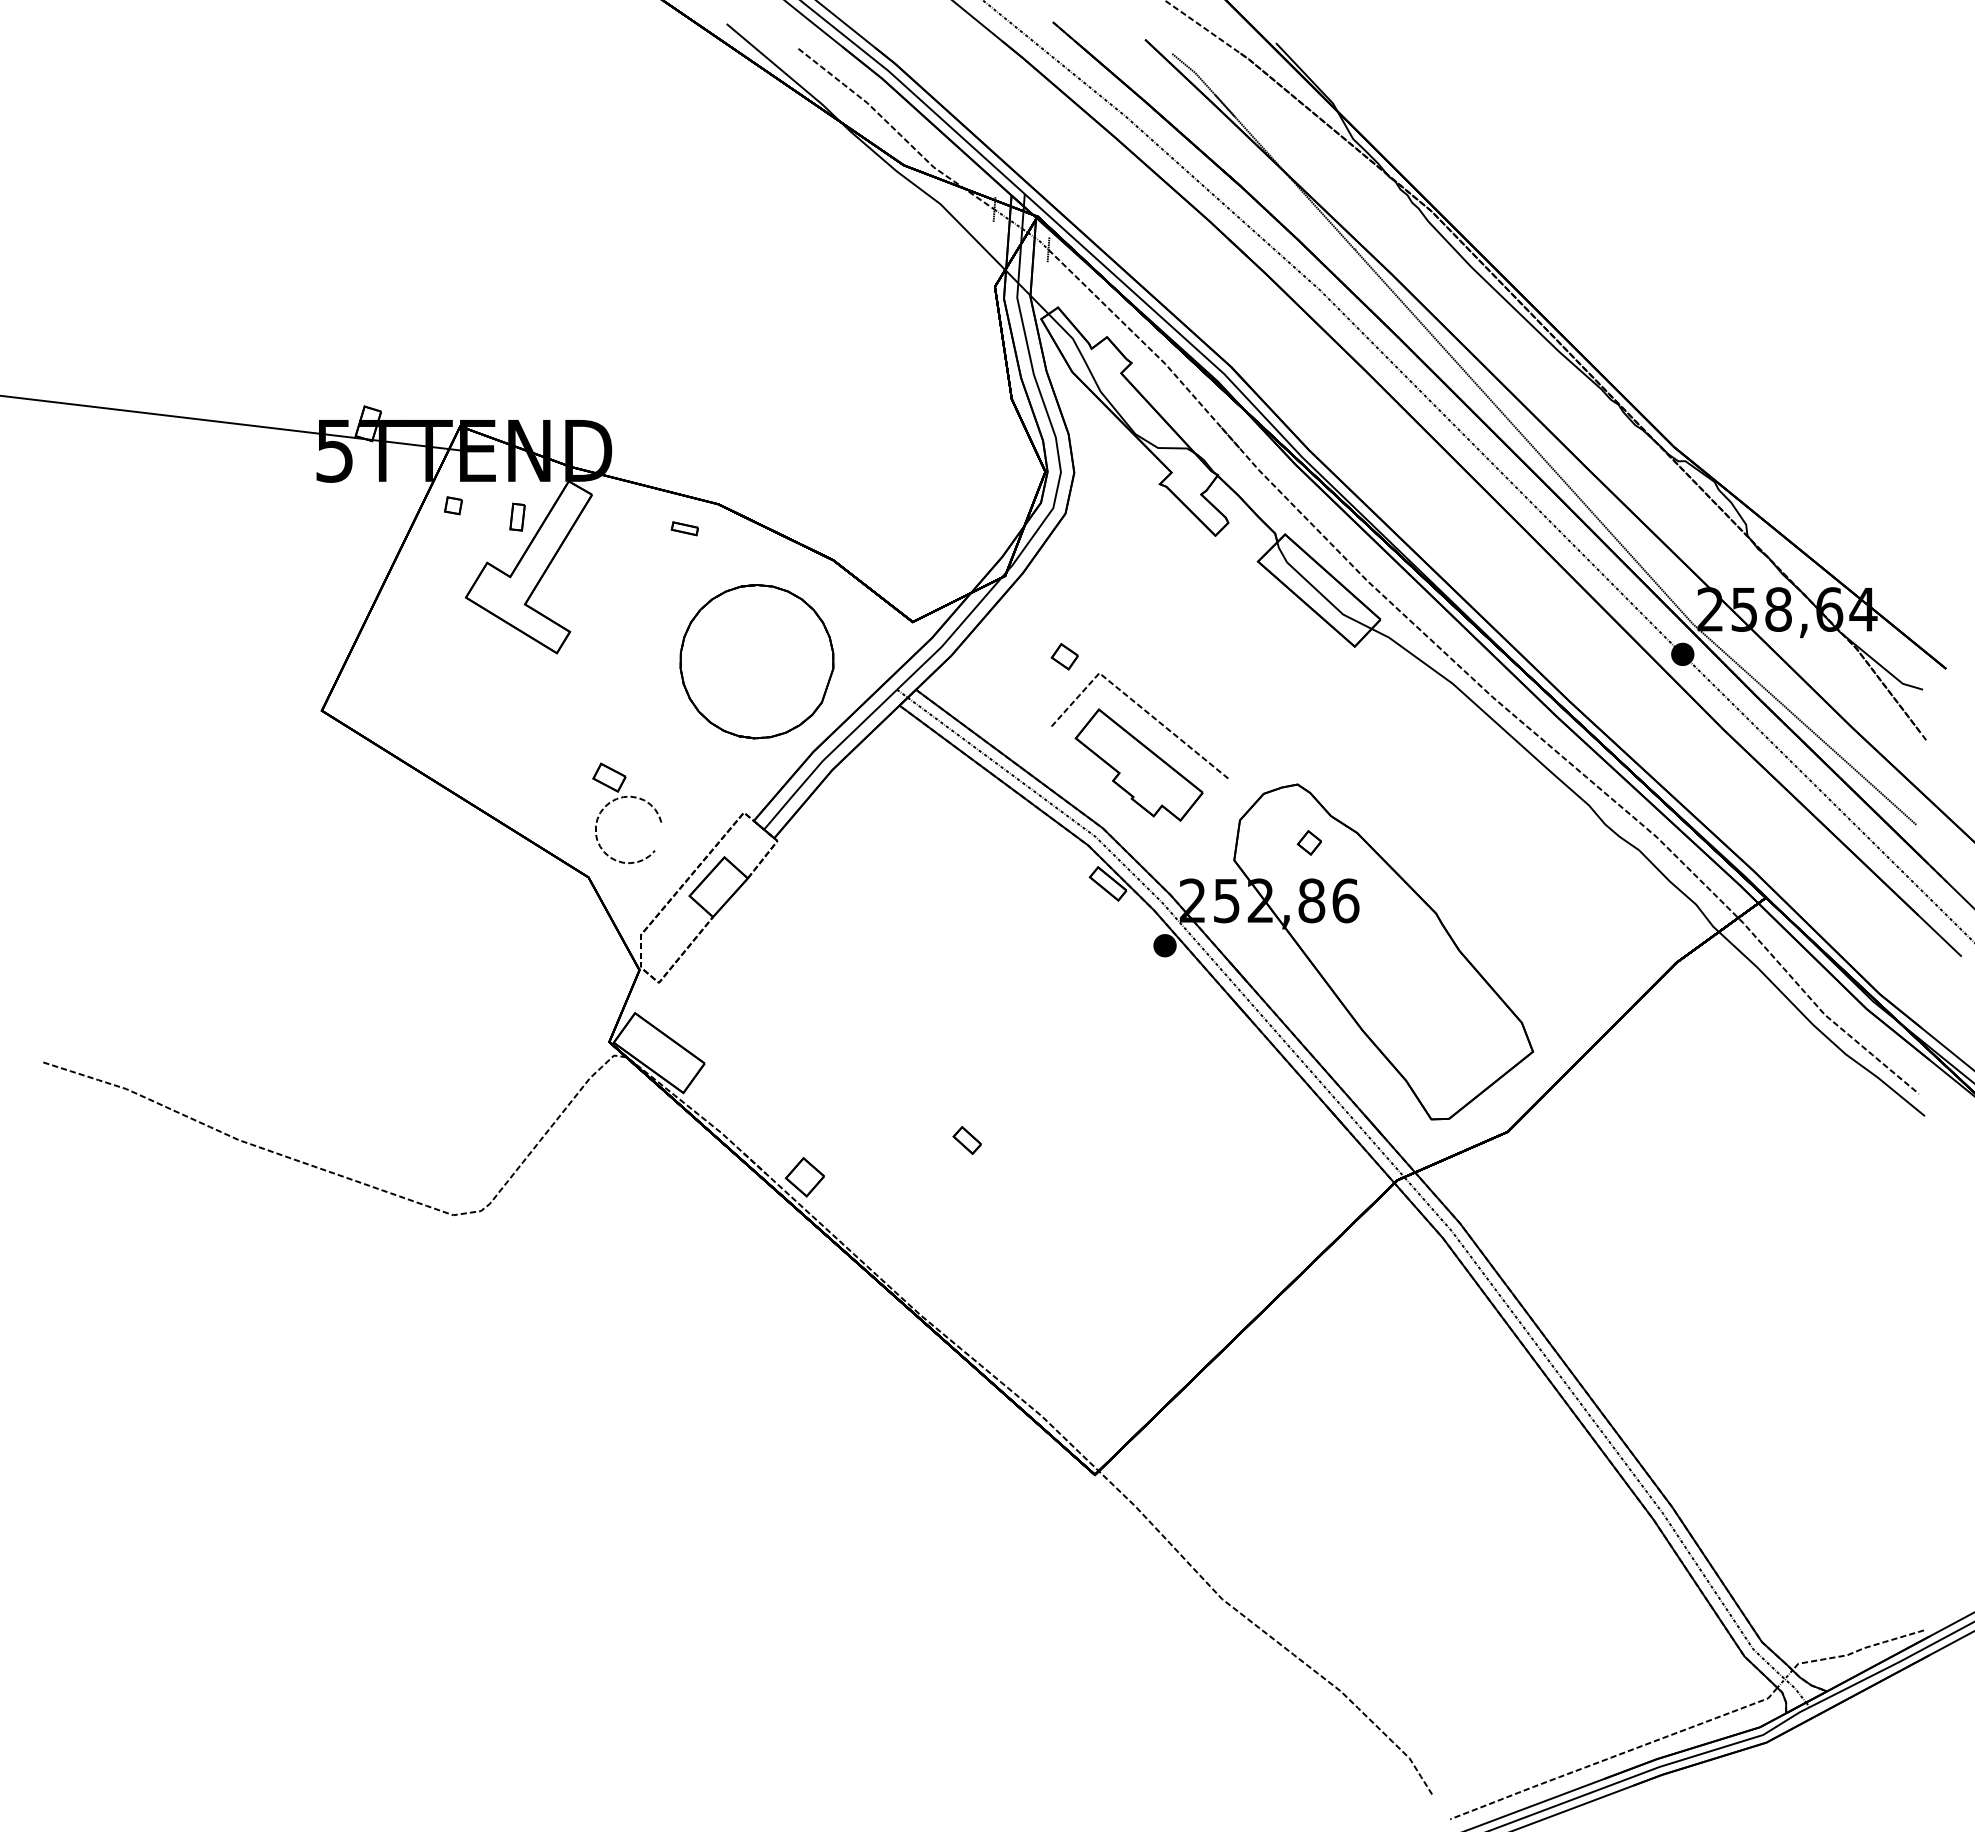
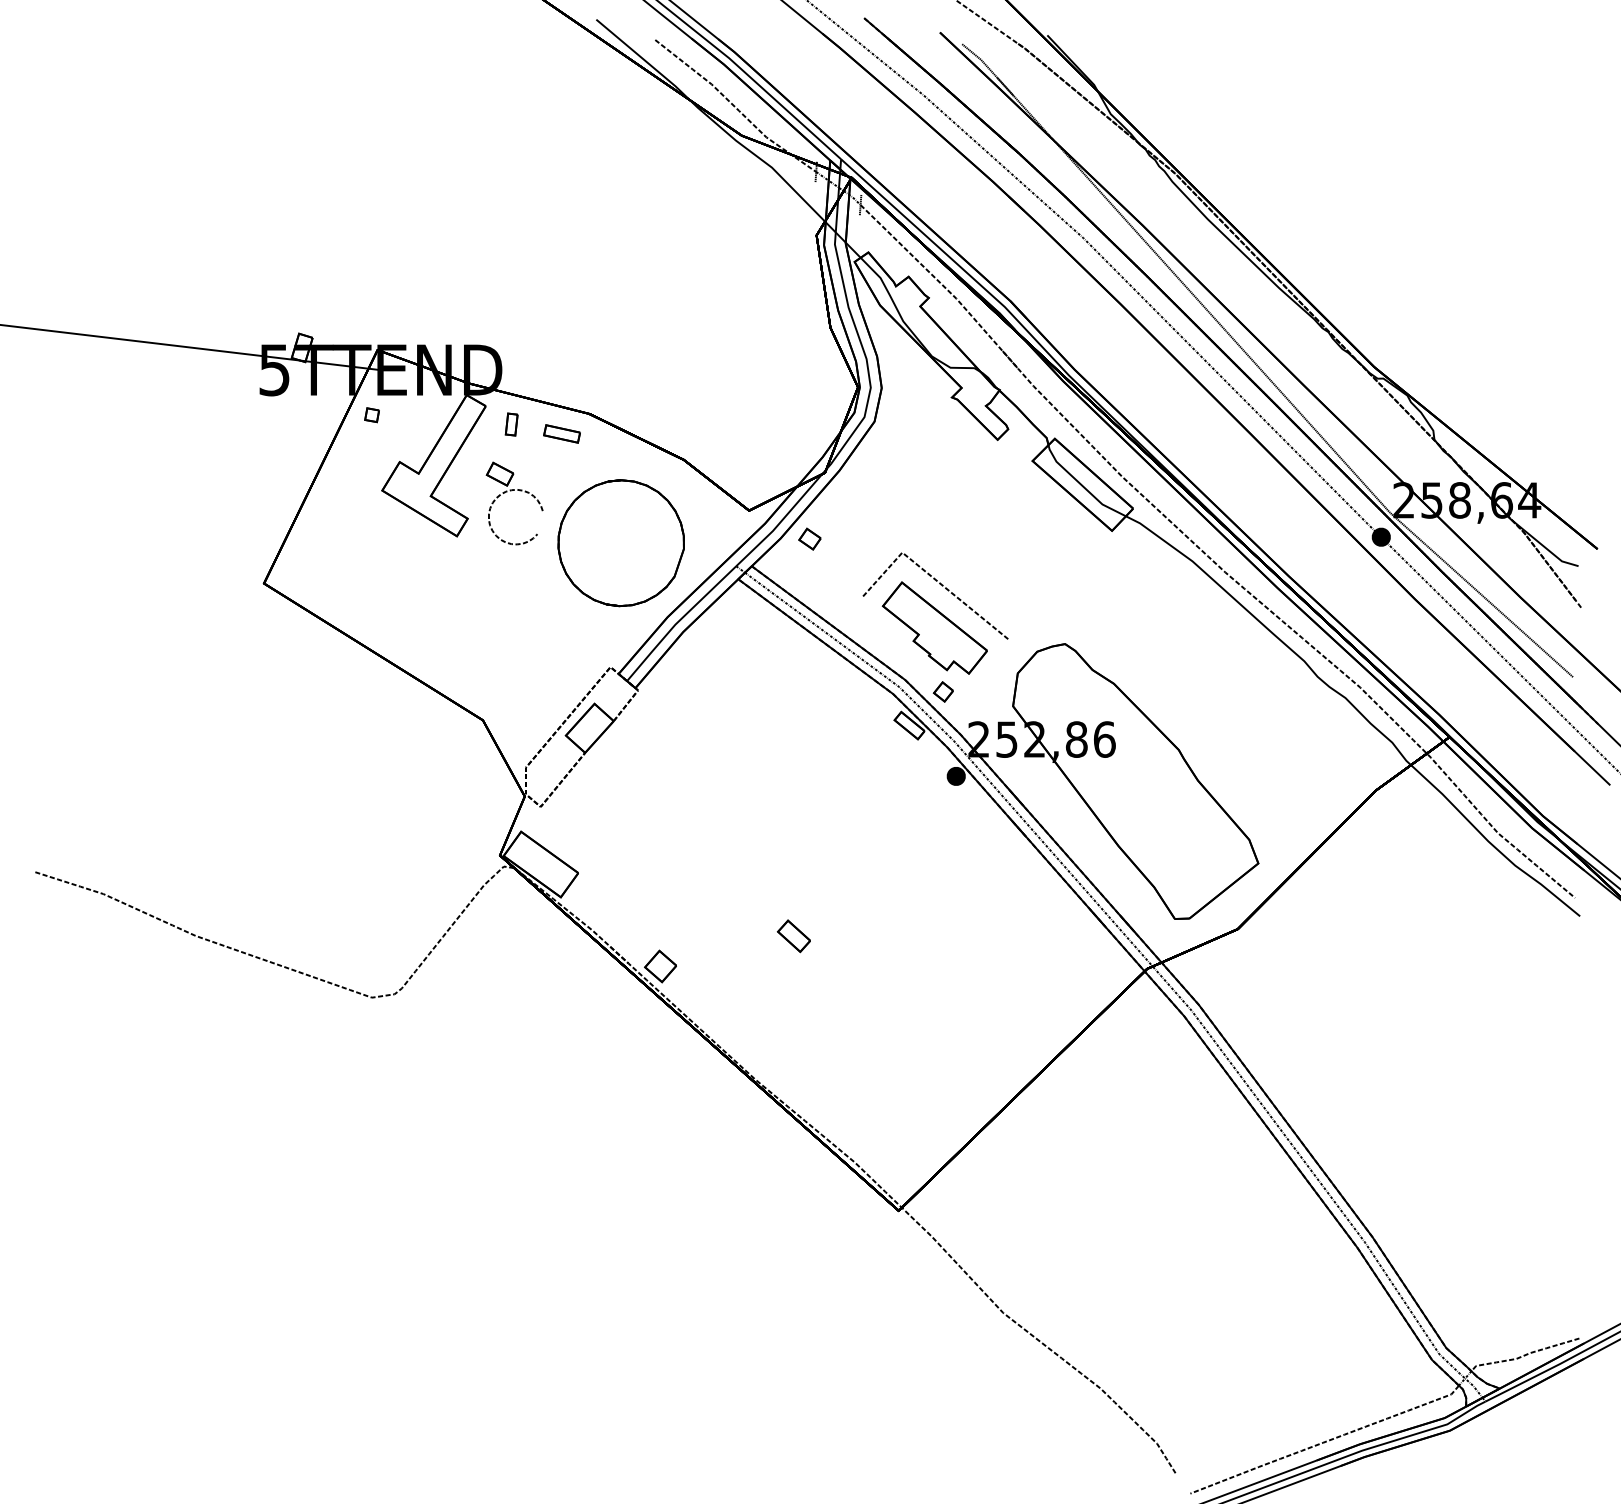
part: (517, 516) -> (511, 424), moved
part: (684, 528) -> (561, 433), size x1.67
part: (1064, 656) -> (809, 538), moved
part: (622, 798) -> (510, 491), moved
part: (1308, 842) -> (942, 691), moved
part: (966, 1140) -> (793, 936), size x1.43

